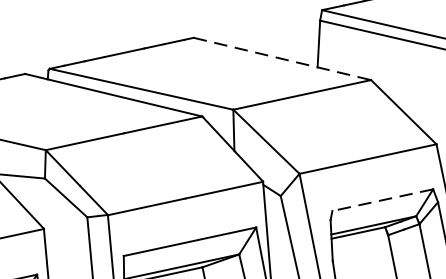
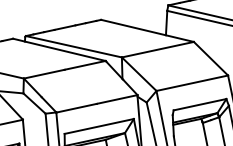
line: (282, 58) -> (147, 30), dashed -> solid
line: (383, 199) -> (200, 104), dashed -> solid

